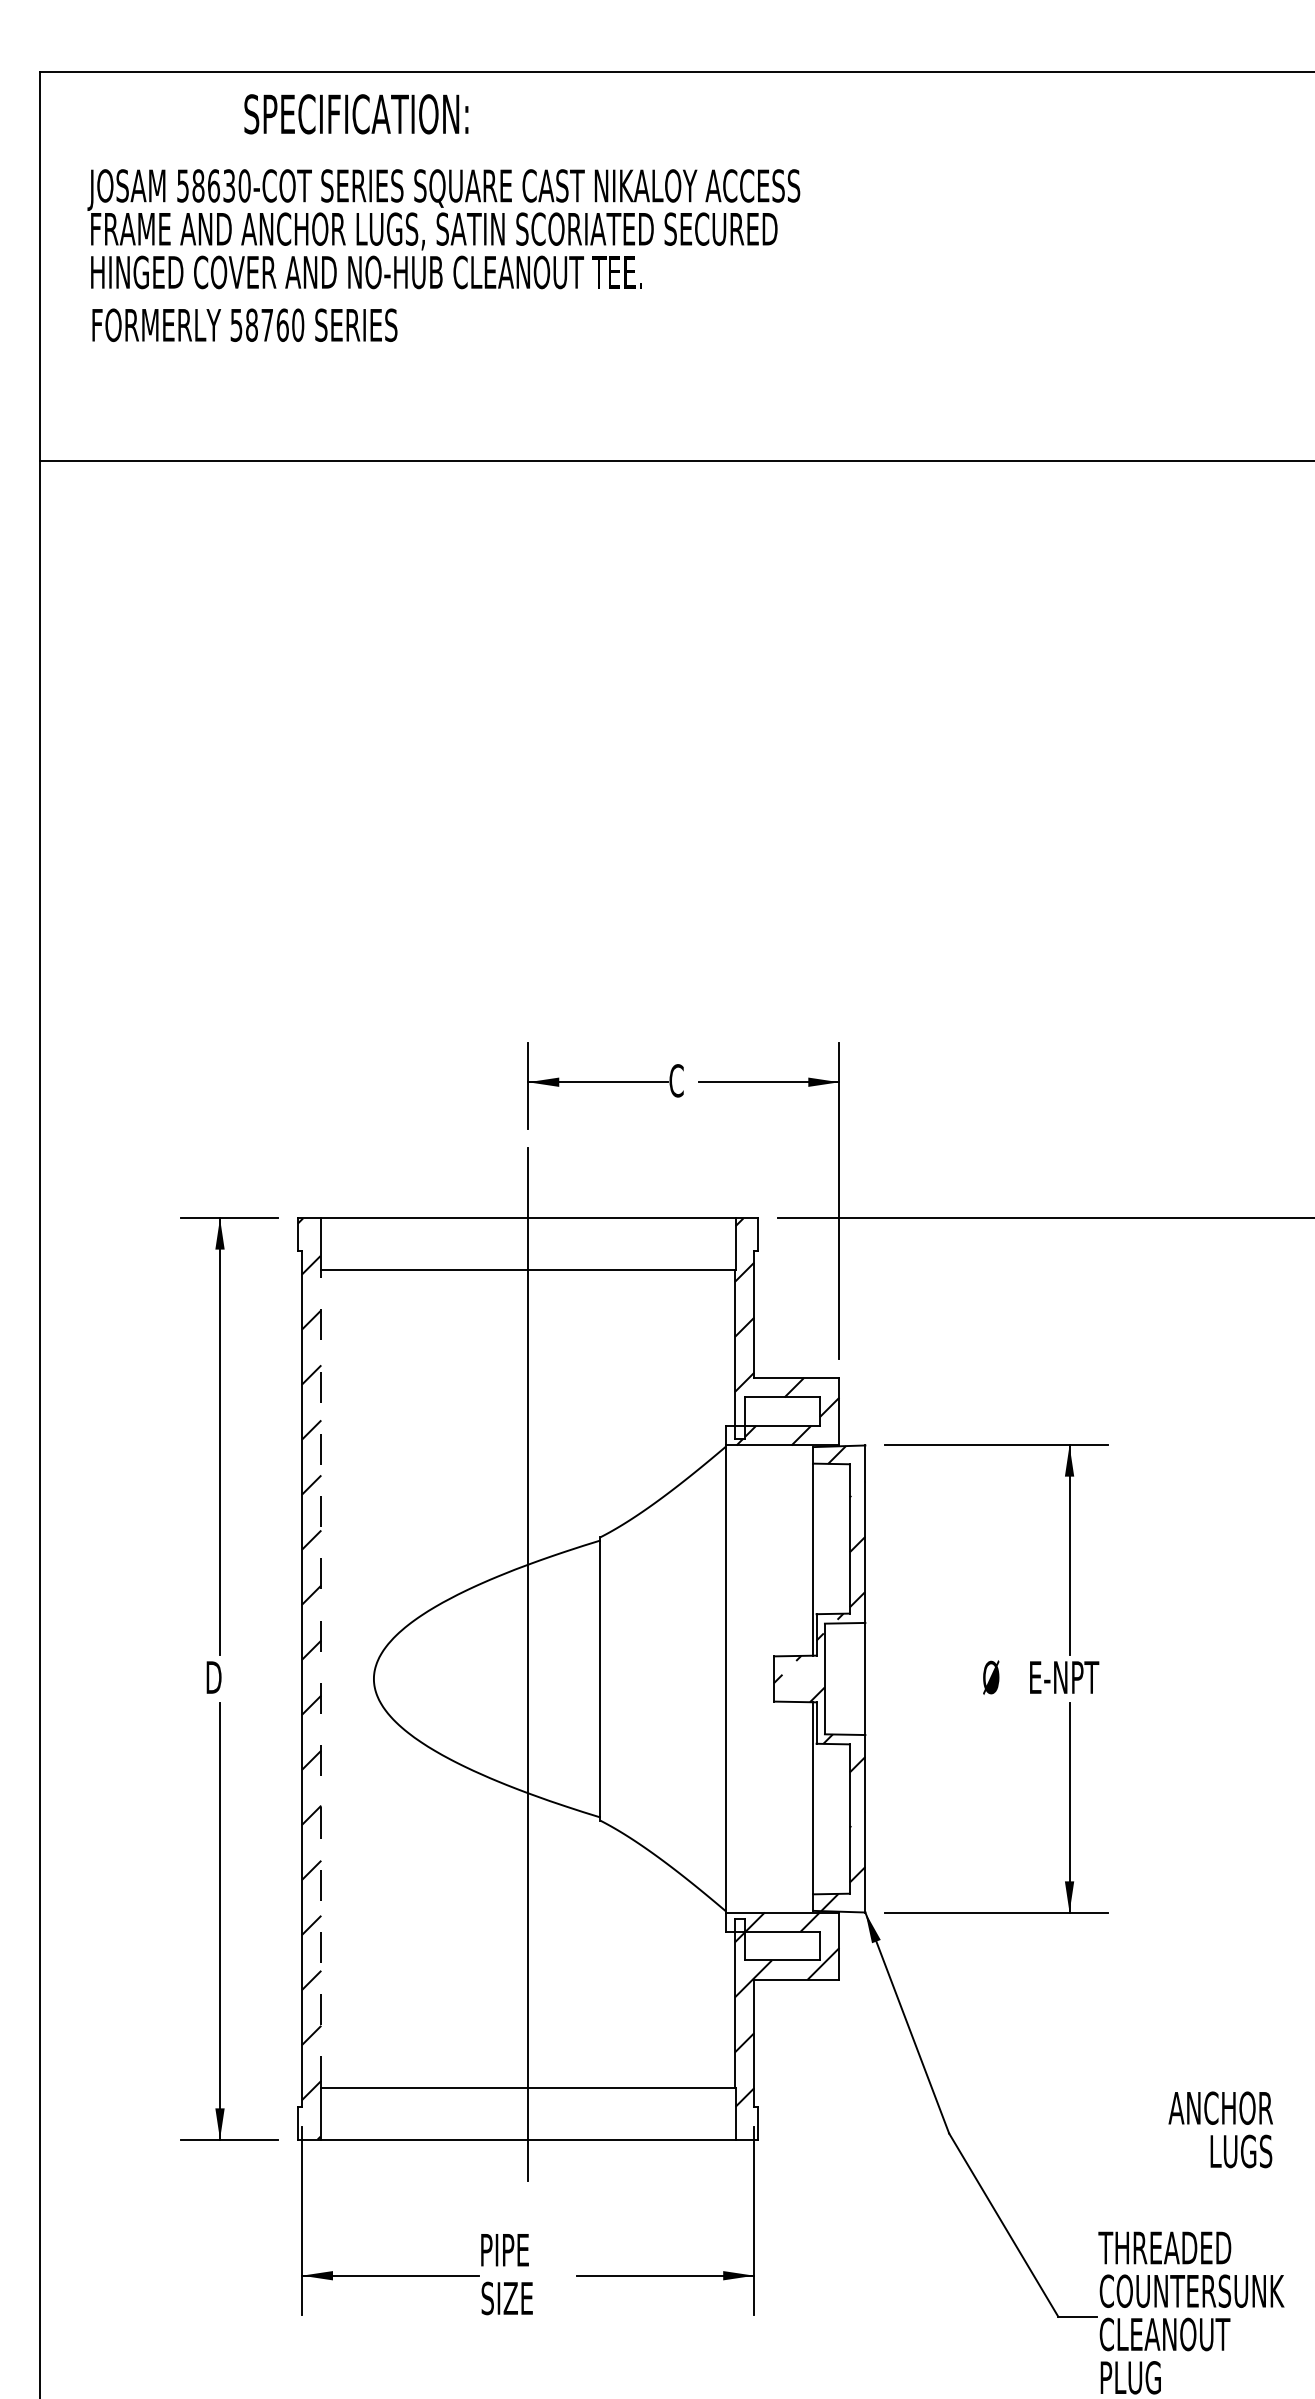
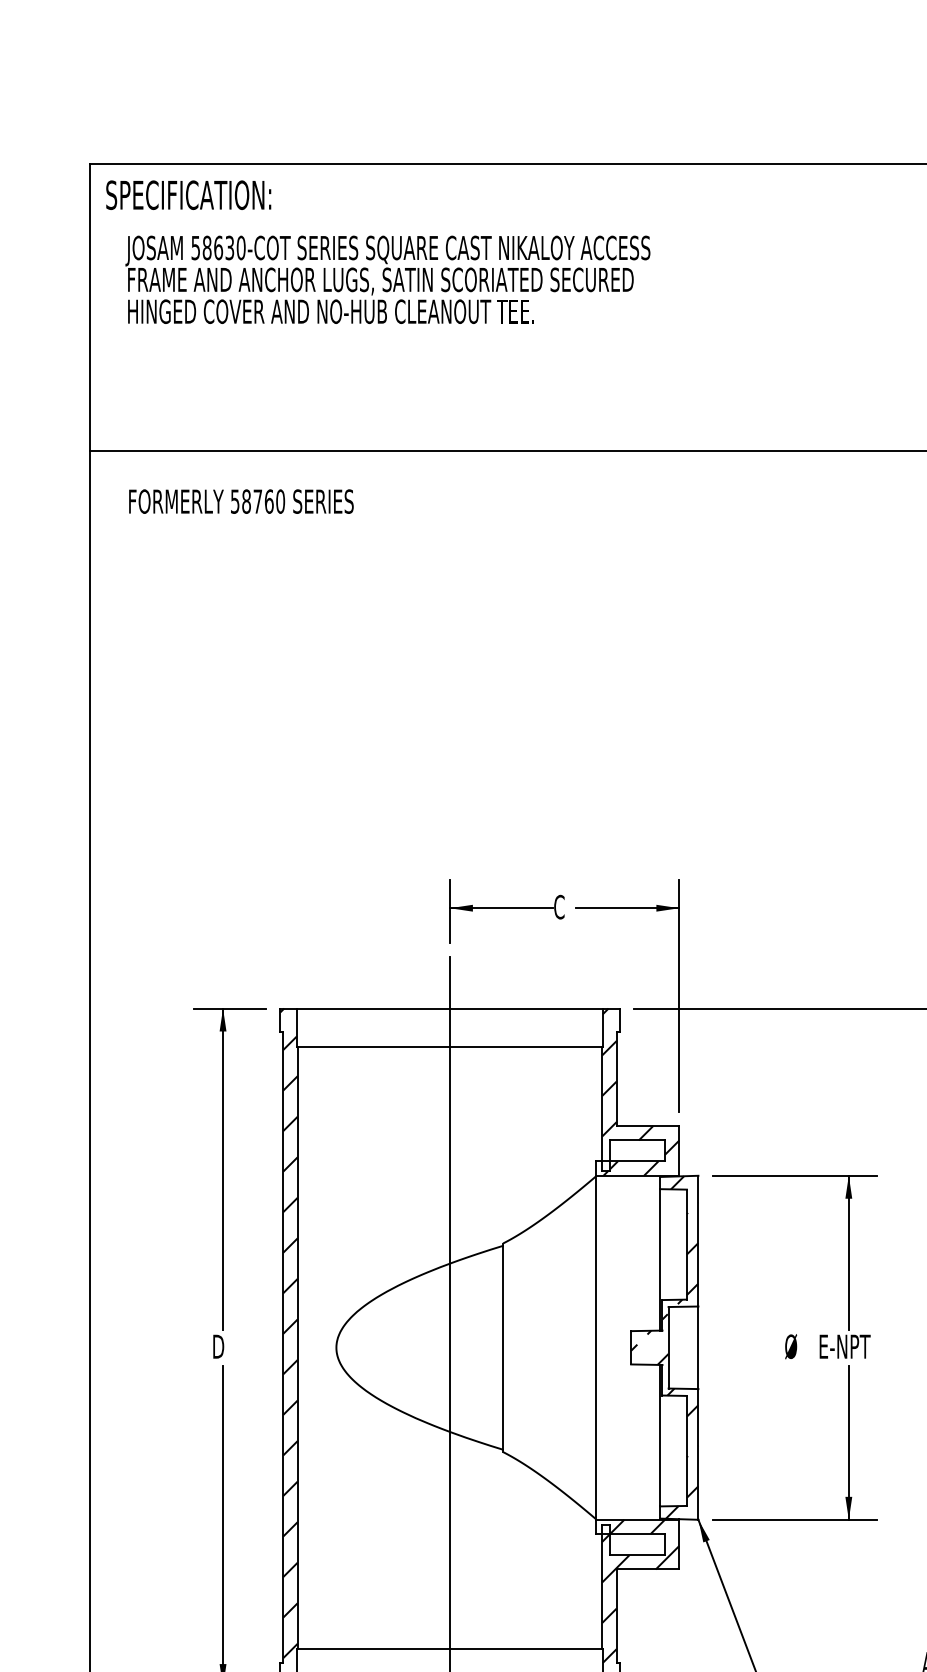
text: (356, 114) -> (188, 195), moved
text: (244, 324) -> (241, 501), moved
line: (321, 1678) -> (297, 1347), dashed -> solid

